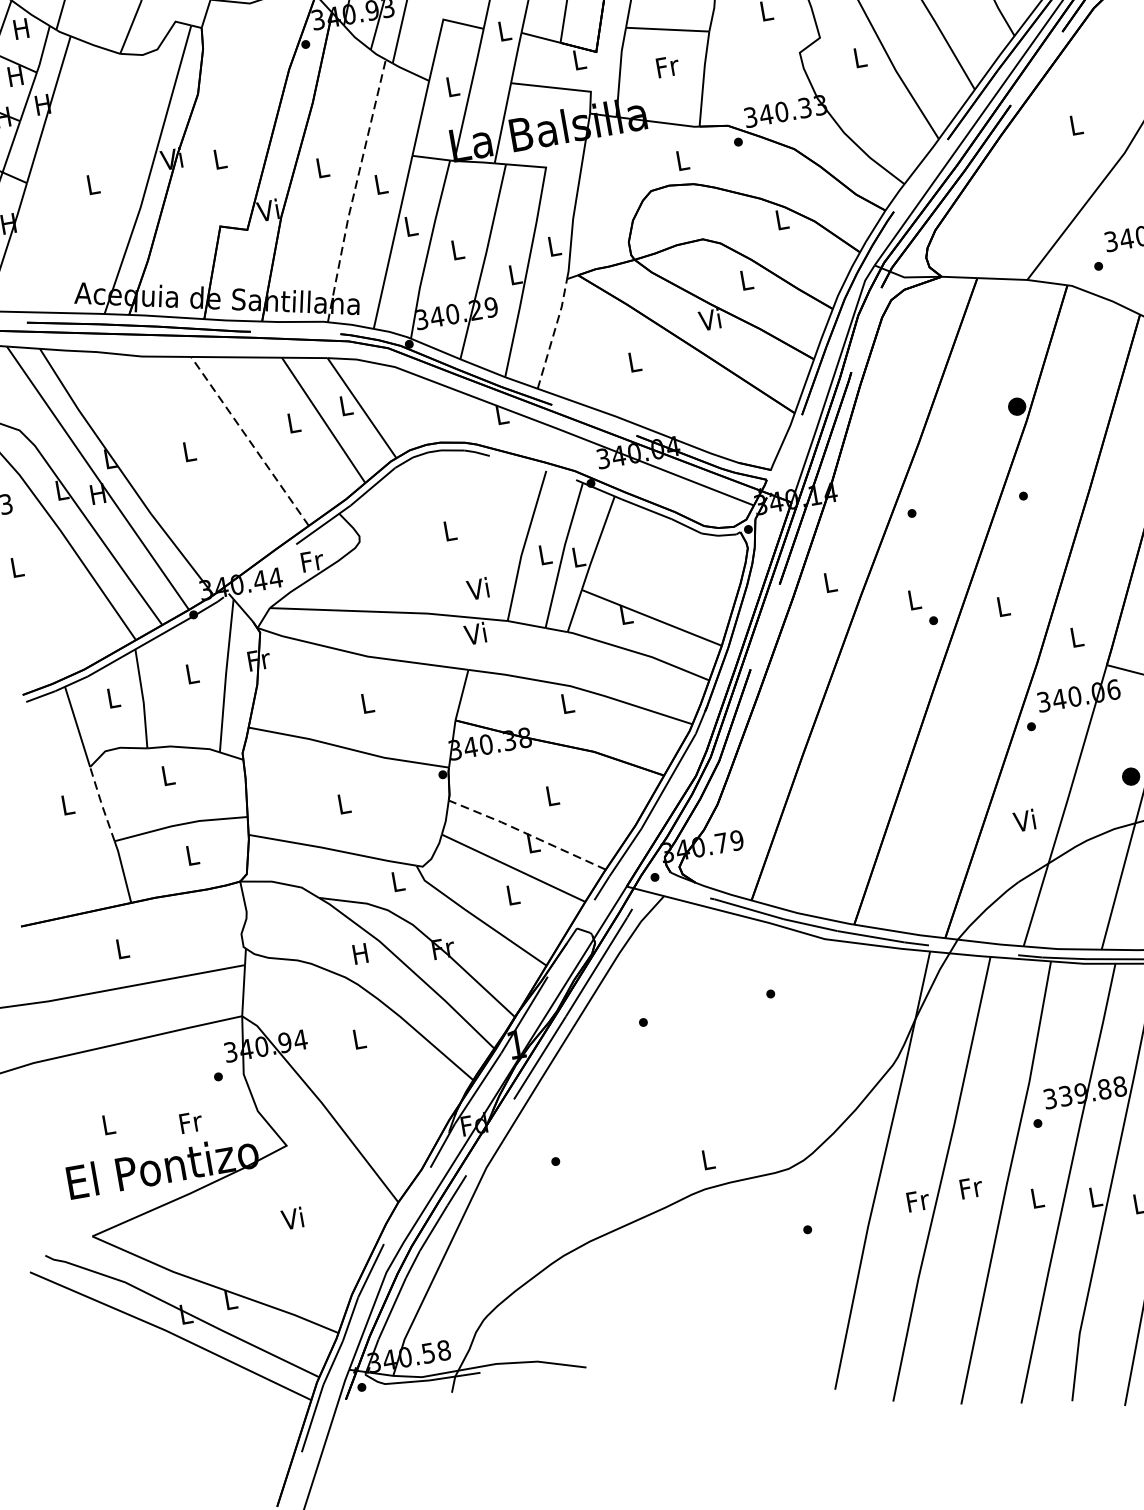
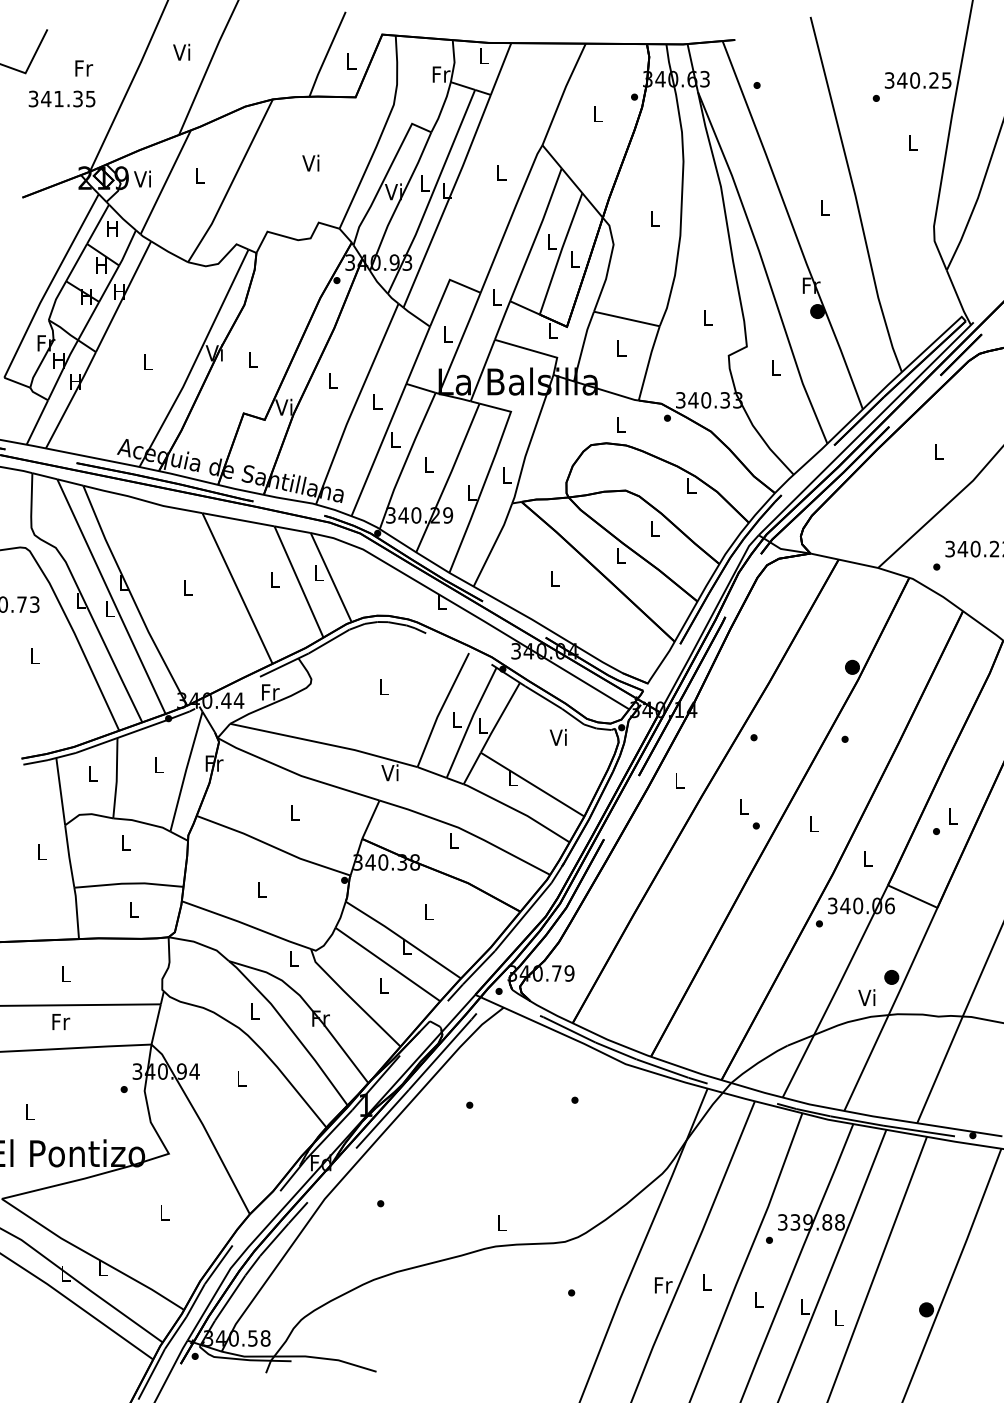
text: (667, 66) -> (621, 348), Fr -> L
line: (354, 190) -> (355, 403), dashed -> solid
text: (709, 319) -> (619, 555), Vi -> L
line: (554, 333) -> (494, 544), dashed -> solid
line: (249, 441) -> (237, 588), dashed -> solid
text: (98, 493) -> (109, 608), H -> L
text: (476, 589) -> (557, 737), moved
line: (102, 804) -> (69, 856), dashed -> solid
text: (1024, 820) -> (866, 997), moved
line: (525, 833) -> (402, 938), dashed -> solid
text: (360, 953) -> (254, 1011), H -> L
text: (191, 1121) -> (61, 1021), moved
text: (971, 1188) -> (707, 1282), Fr -> L
text: (292, 1218) -> (163, 1212), Vi -> L

